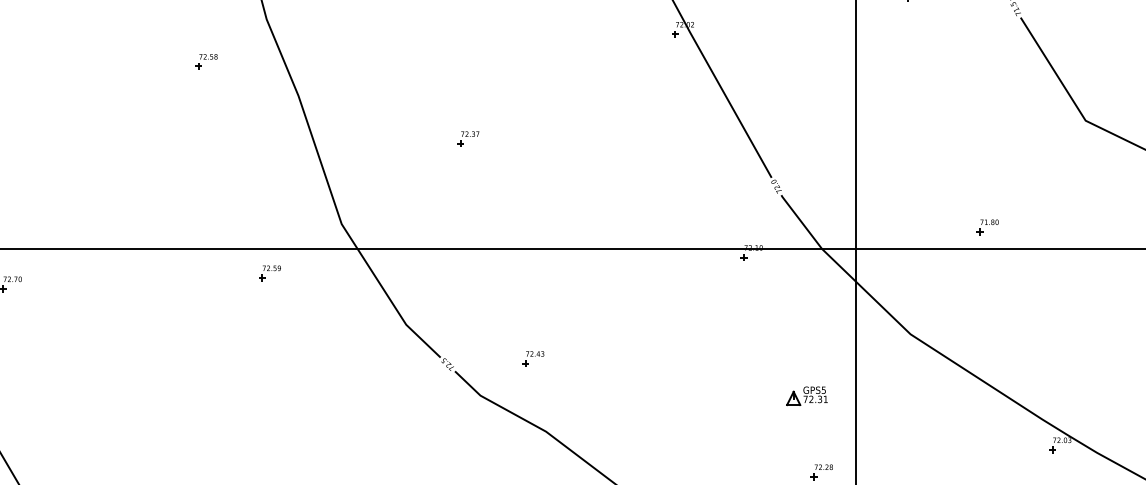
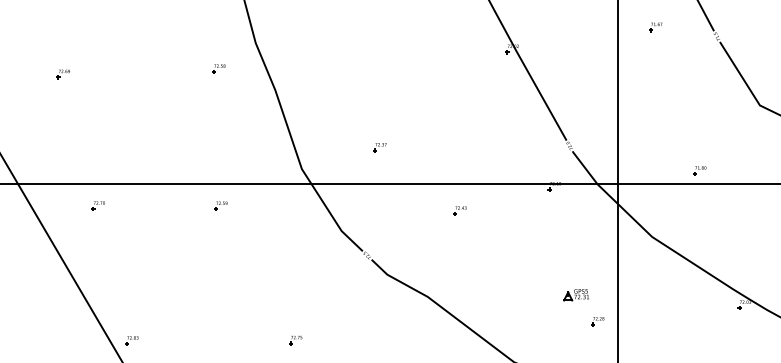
part: (467, 138) -> (379, 147), moved
part: (269, 271) -> (220, 205), moved
part: (532, 357) -> (459, 210), moved
part: (805, 396) -> (575, 295), moved

